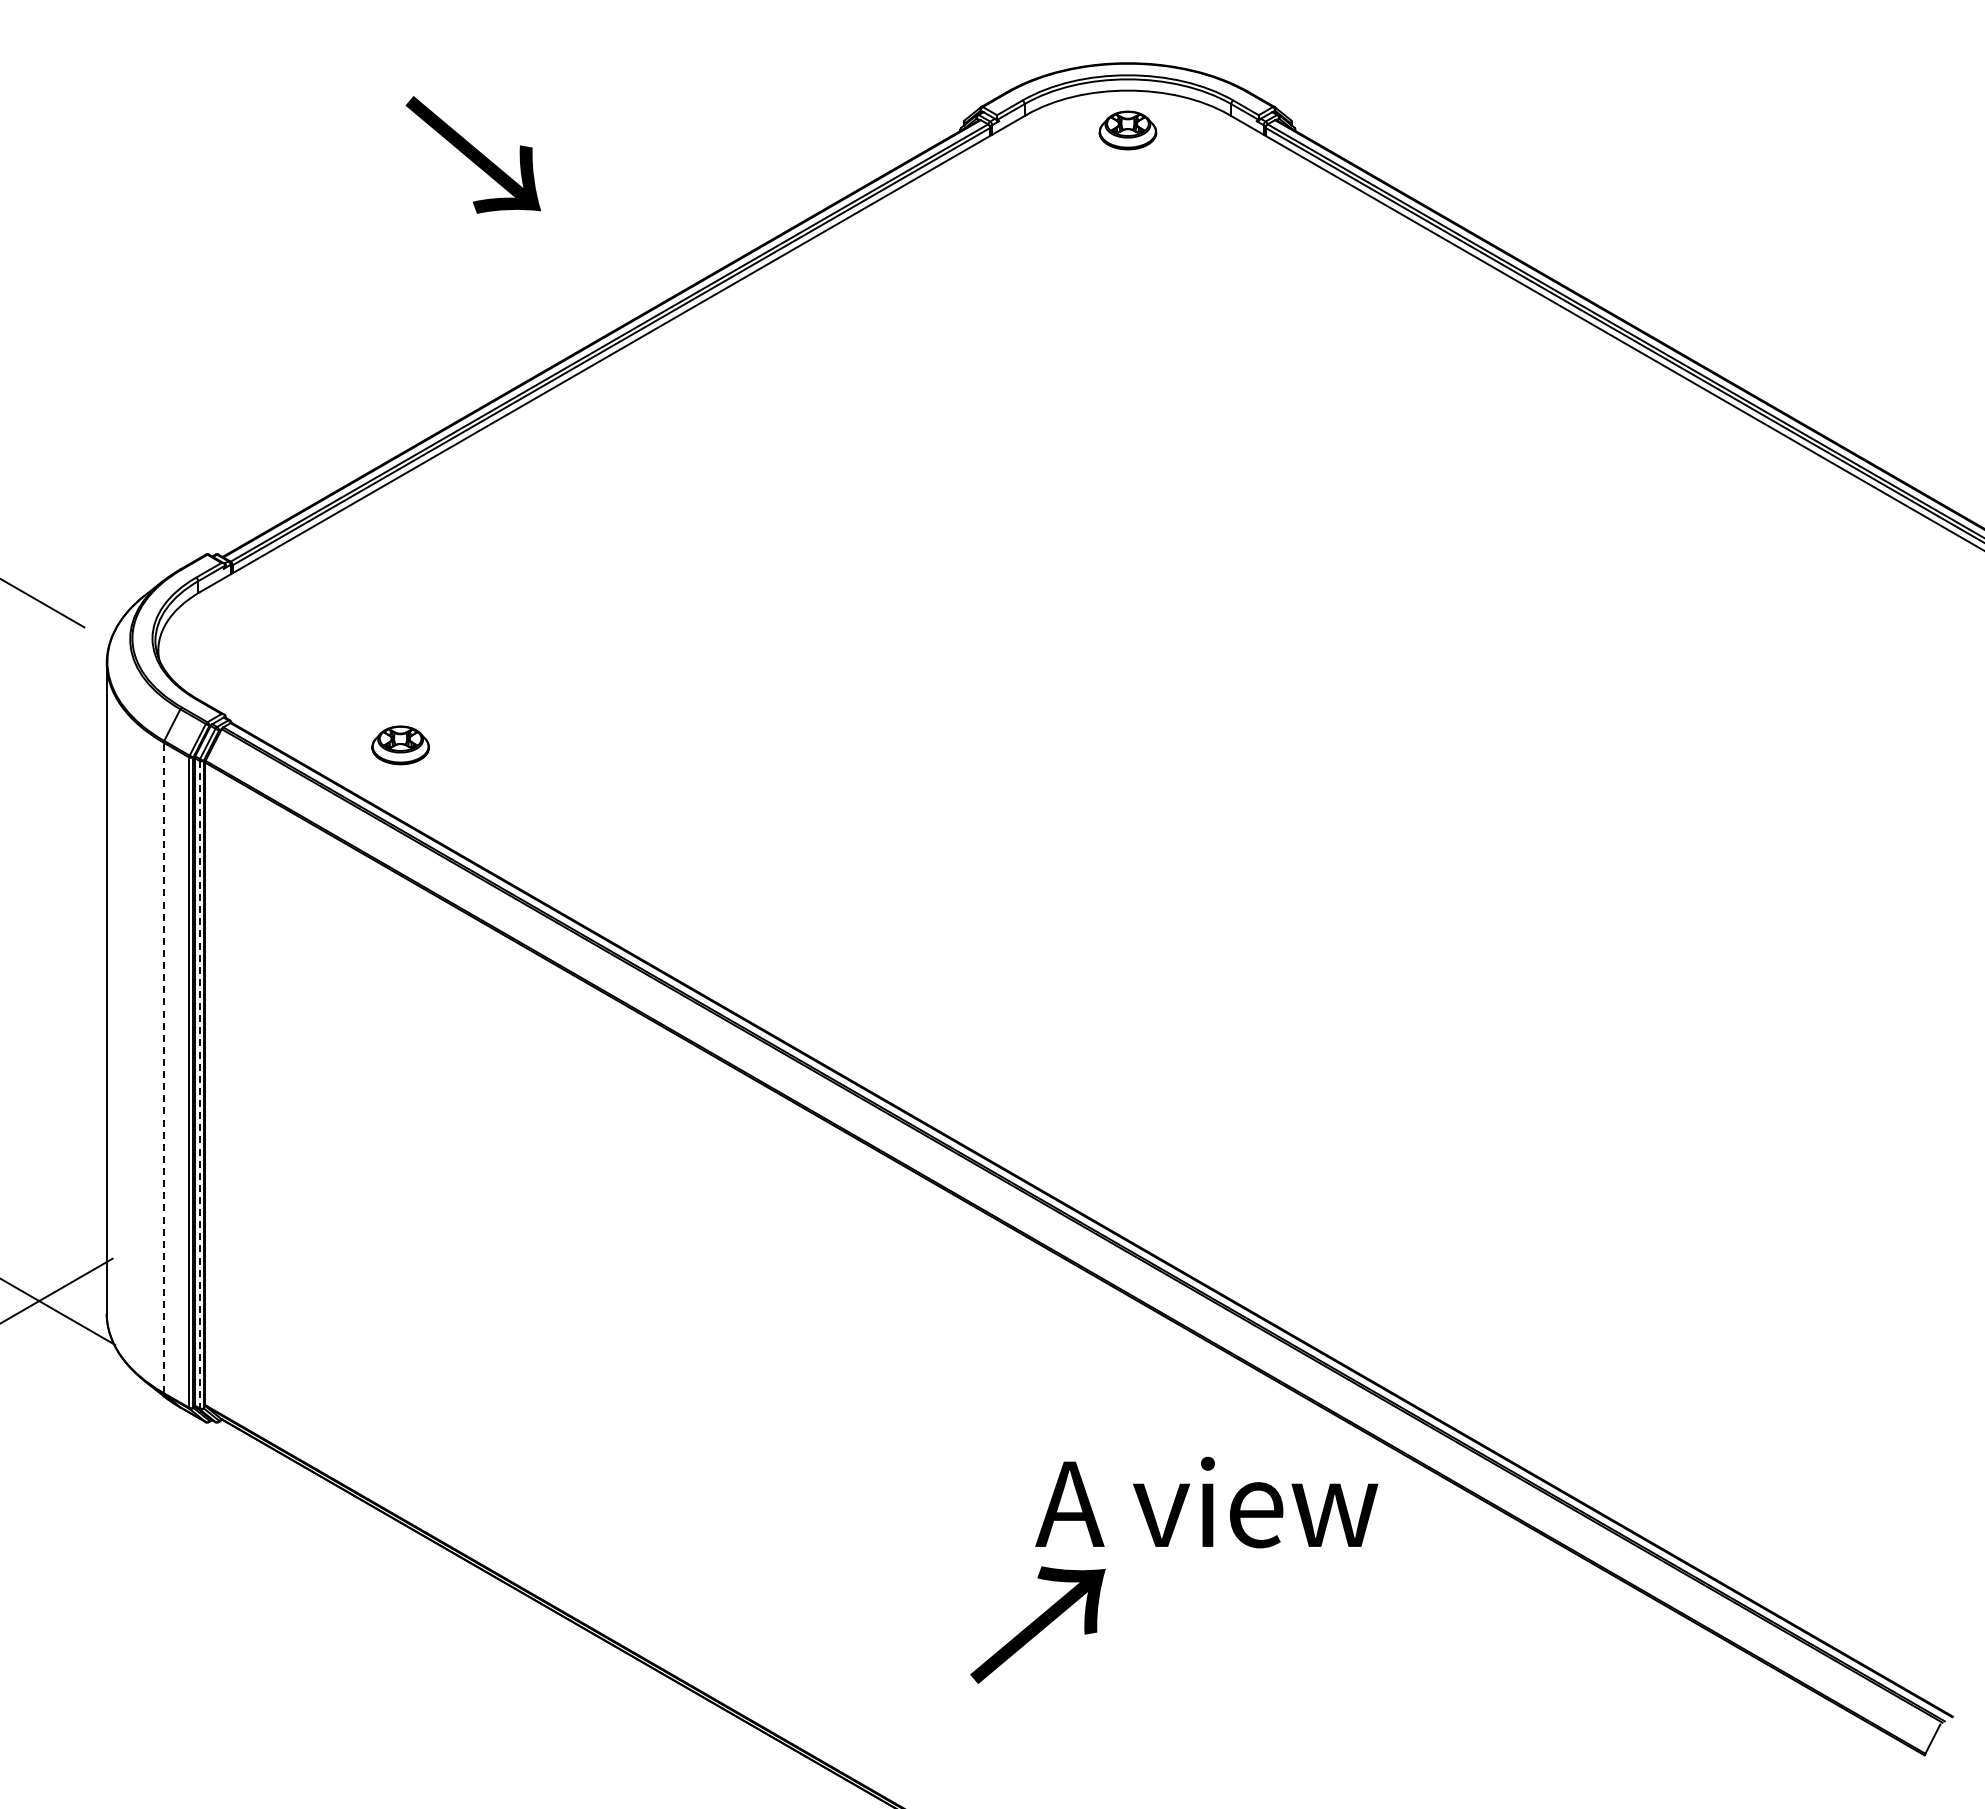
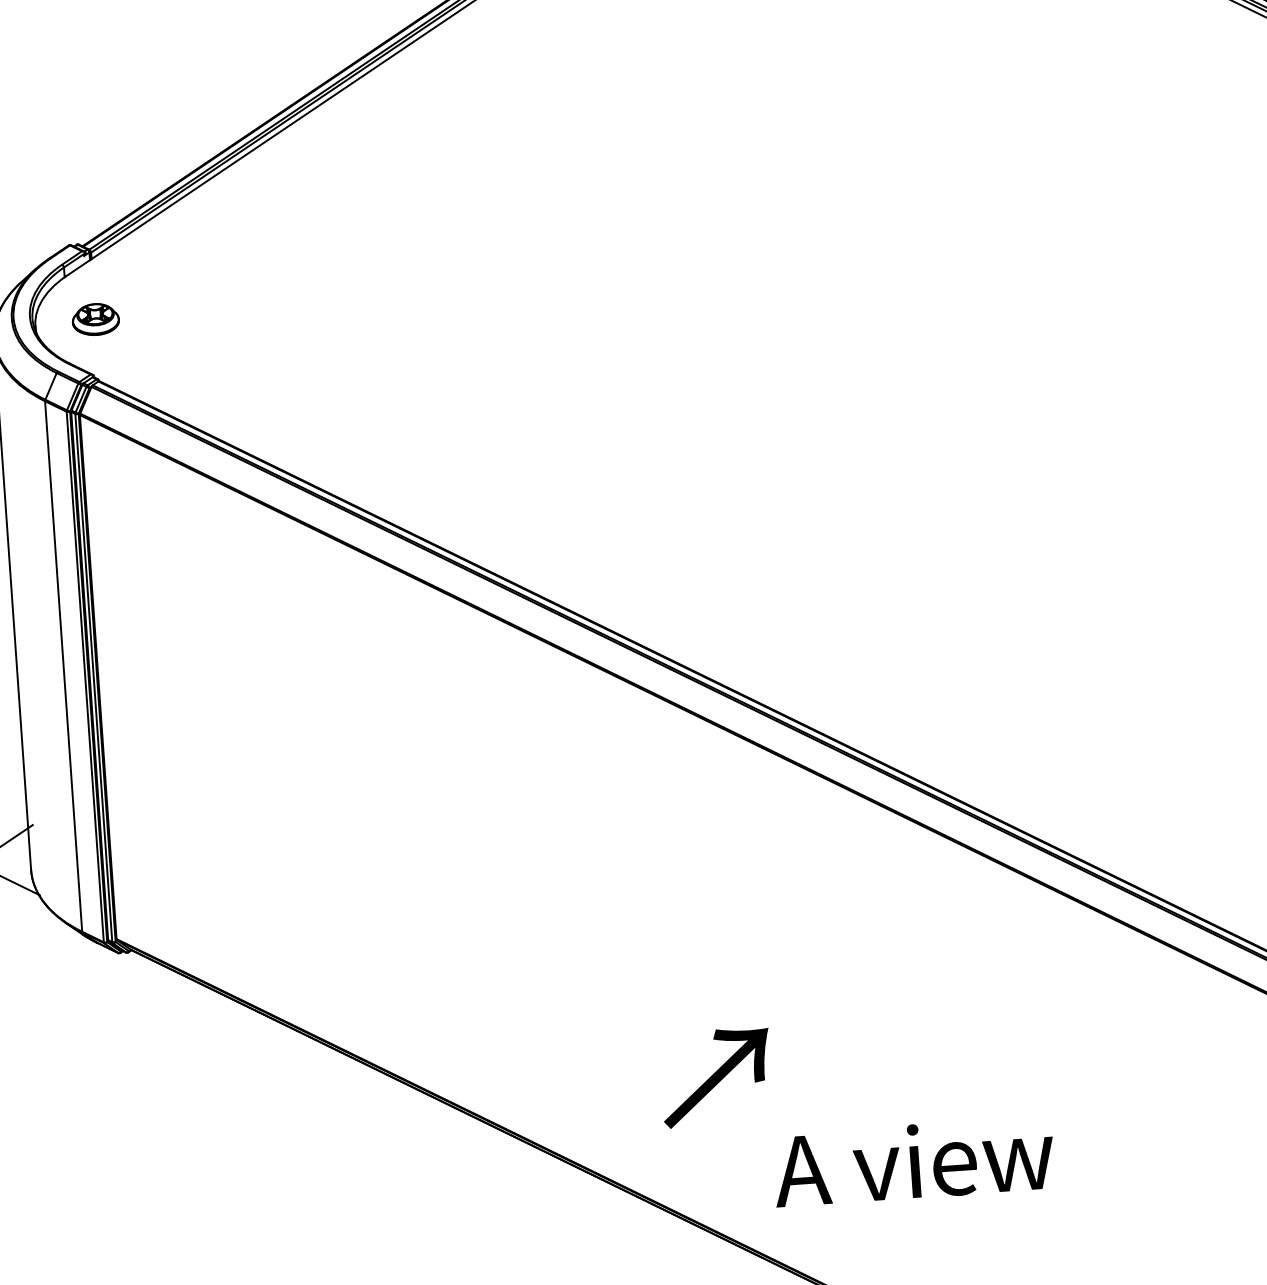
part: (400, 745) -> (95, 319), moved
line: (163, 1067) -> (63, 666), dashed -> solid
line: (199, 1084) -> (93, 677), dashed -> solid
text: (1206, 1502) -> (913, 1161), moved
text: (1037, 1624) -> (715, 1077), moved

